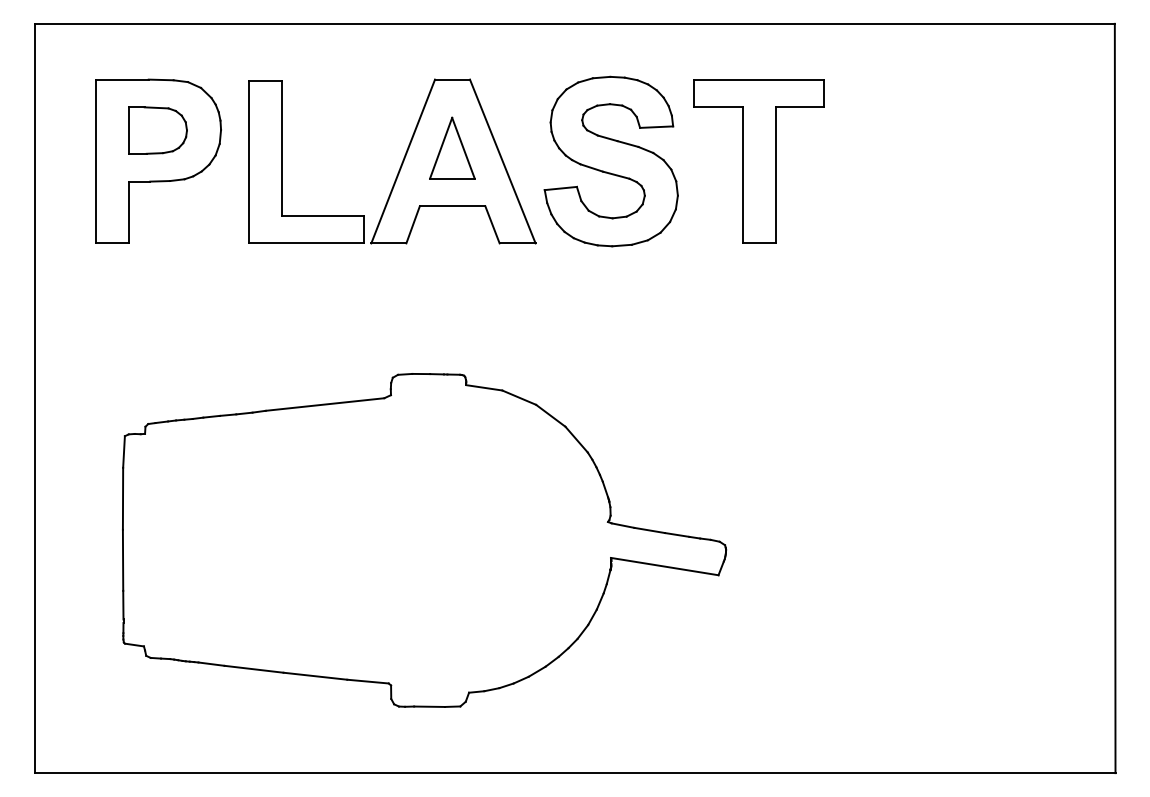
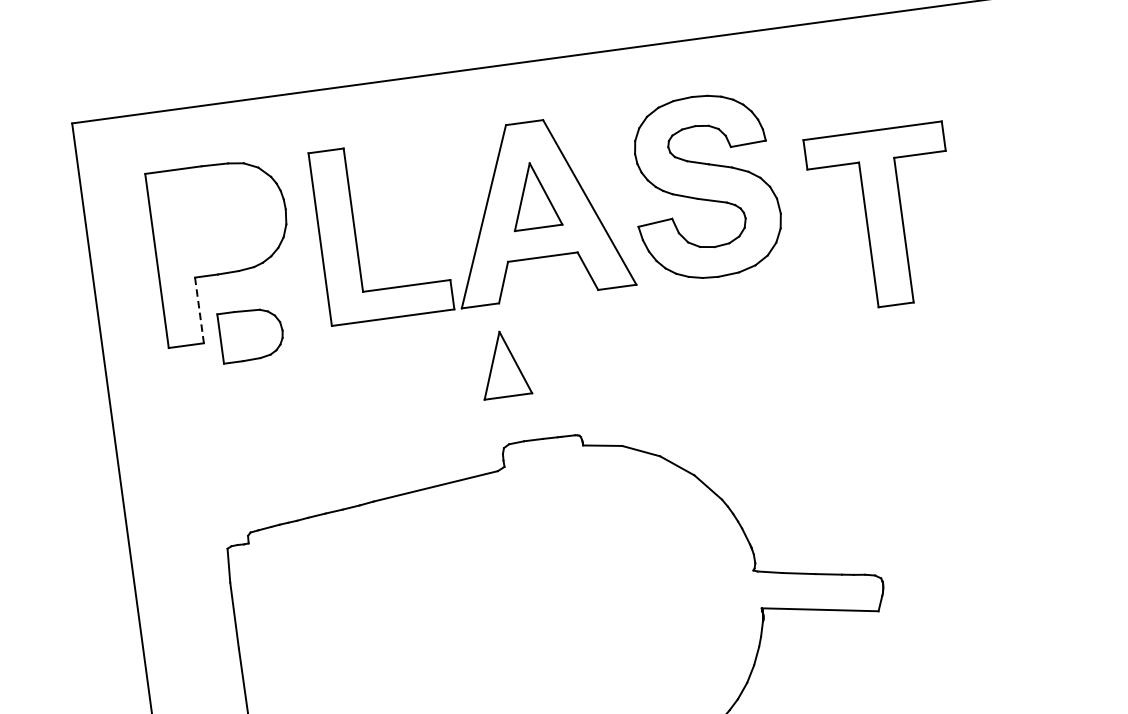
part: (157, 130) -> (251, 334), moved
part: (758, 161) -> (883, 217), moved
line: (128, 212) -> (199, 310), solid -> dashed
part: (403, 299) -> (504, 363), added

